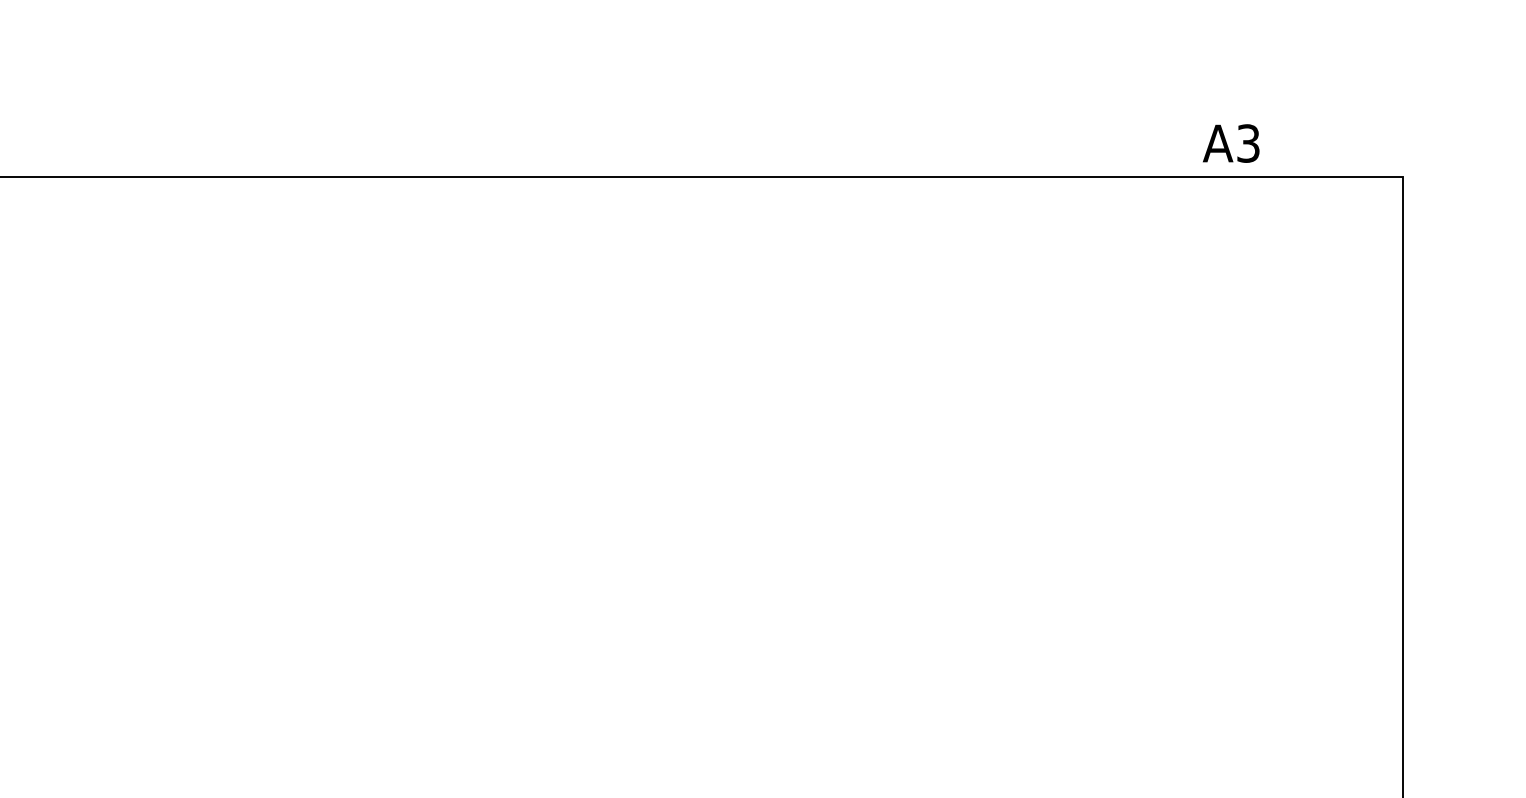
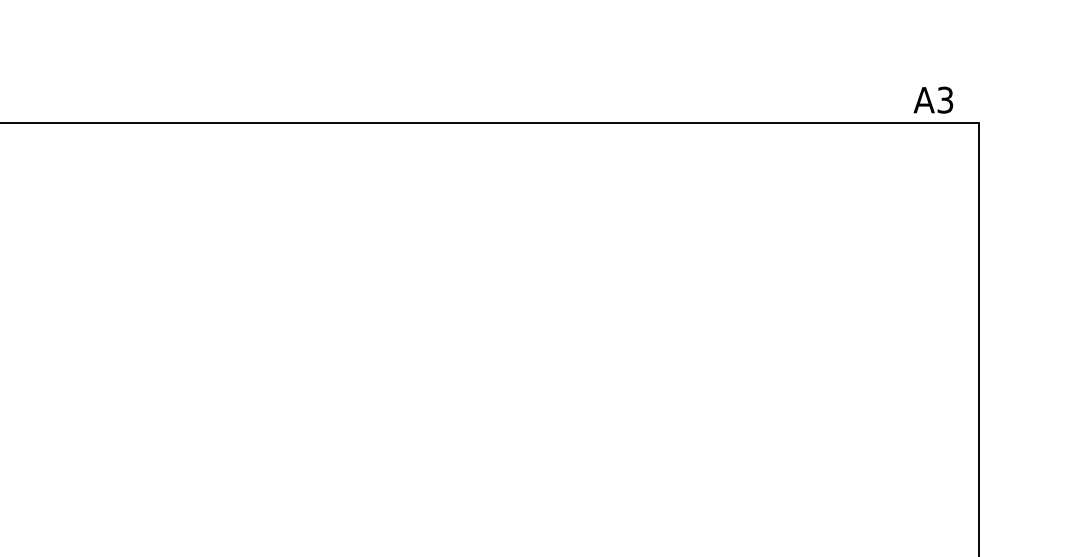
text: (1231, 142) -> (933, 99), moved

